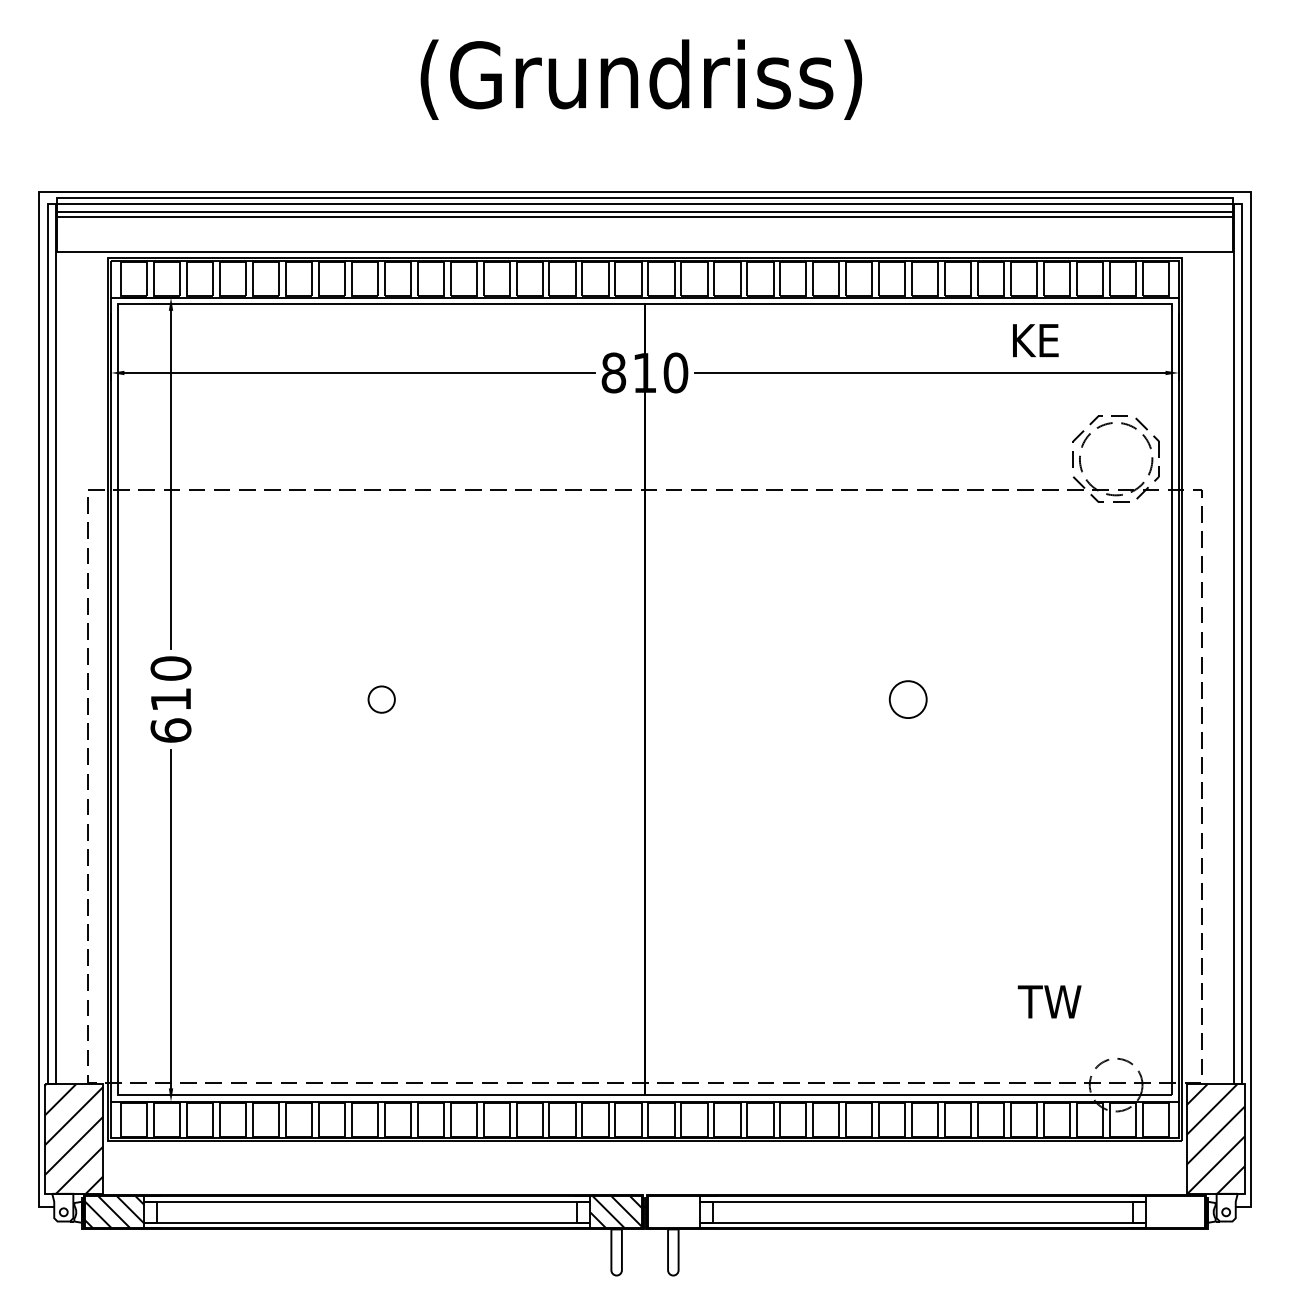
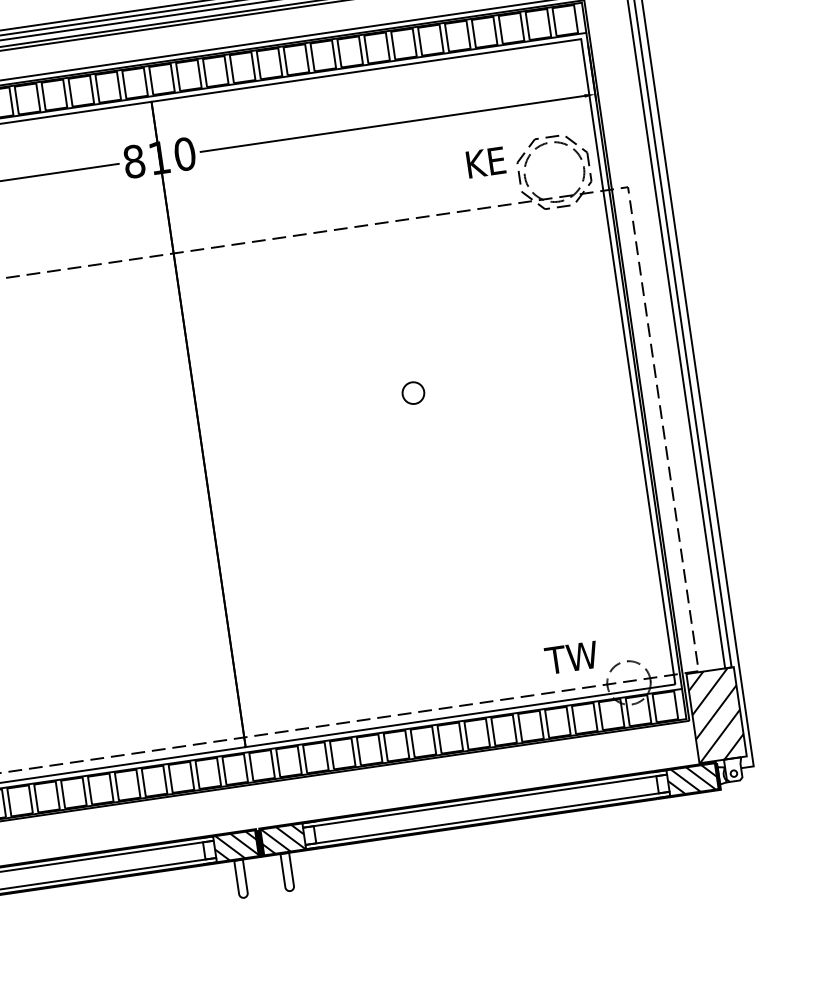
text: (1035, 340) -> (485, 162), moved
circle: (908, 699) -> (413, 393), size x0.71
text: (1049, 1001) -> (571, 657), moved
hatch: (673, 1212) -> (282, 839), added
hatch: (1175, 1212) -> (692, 779), added

